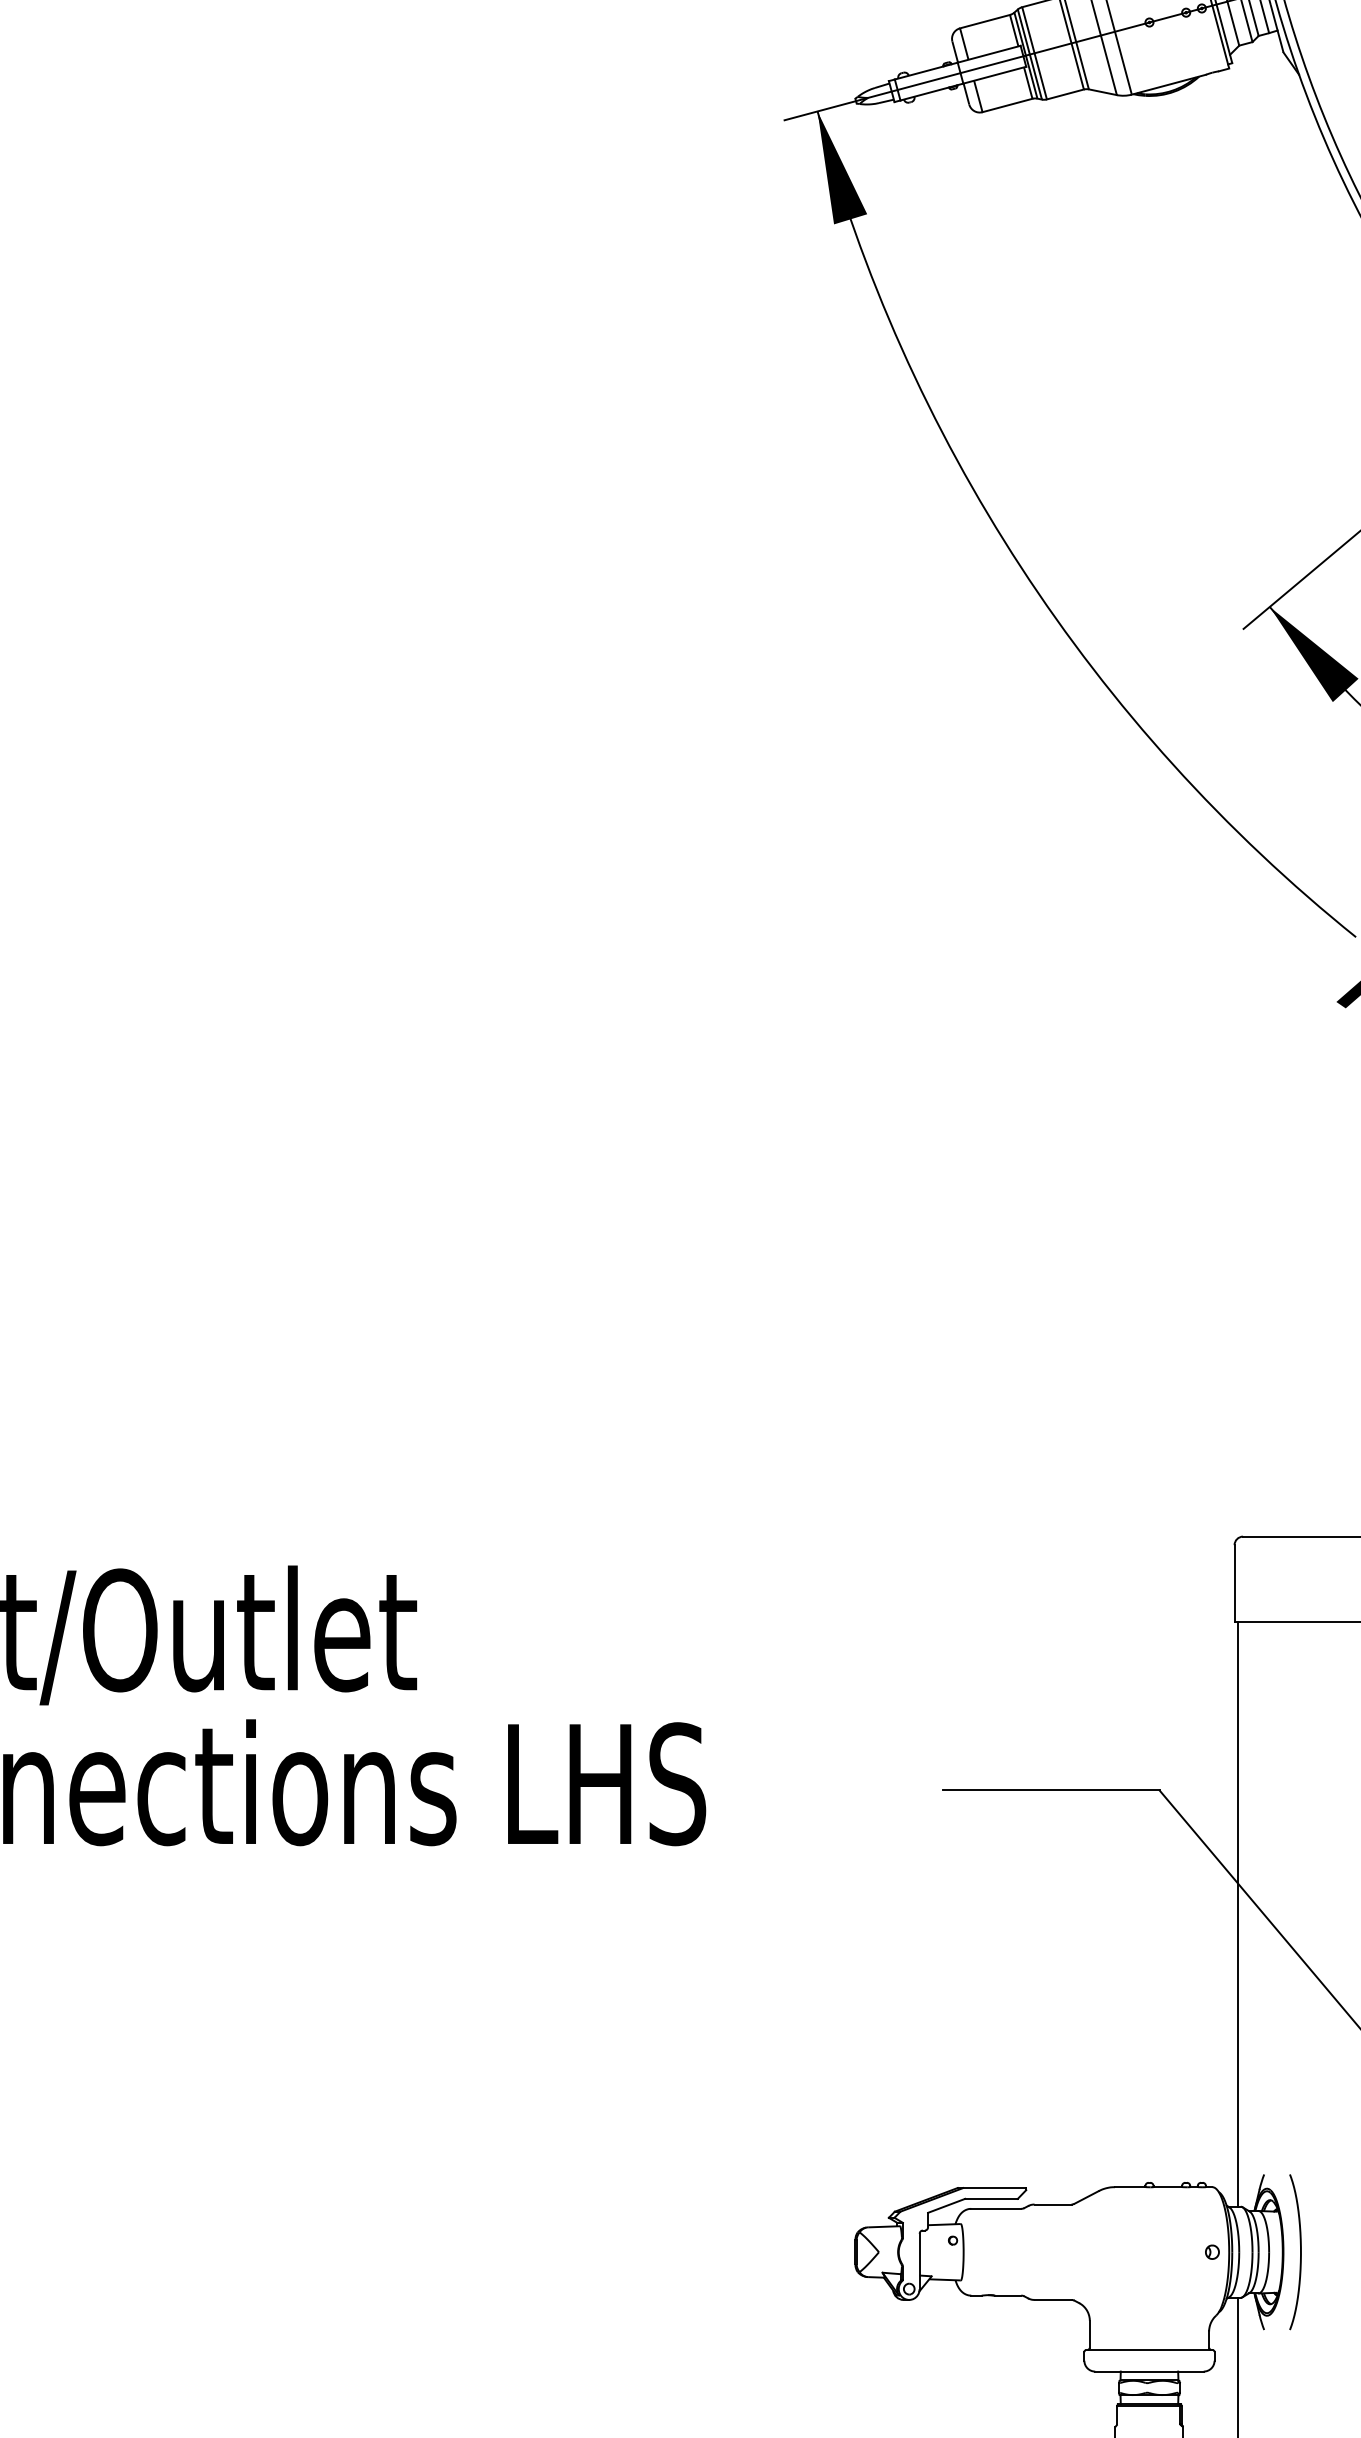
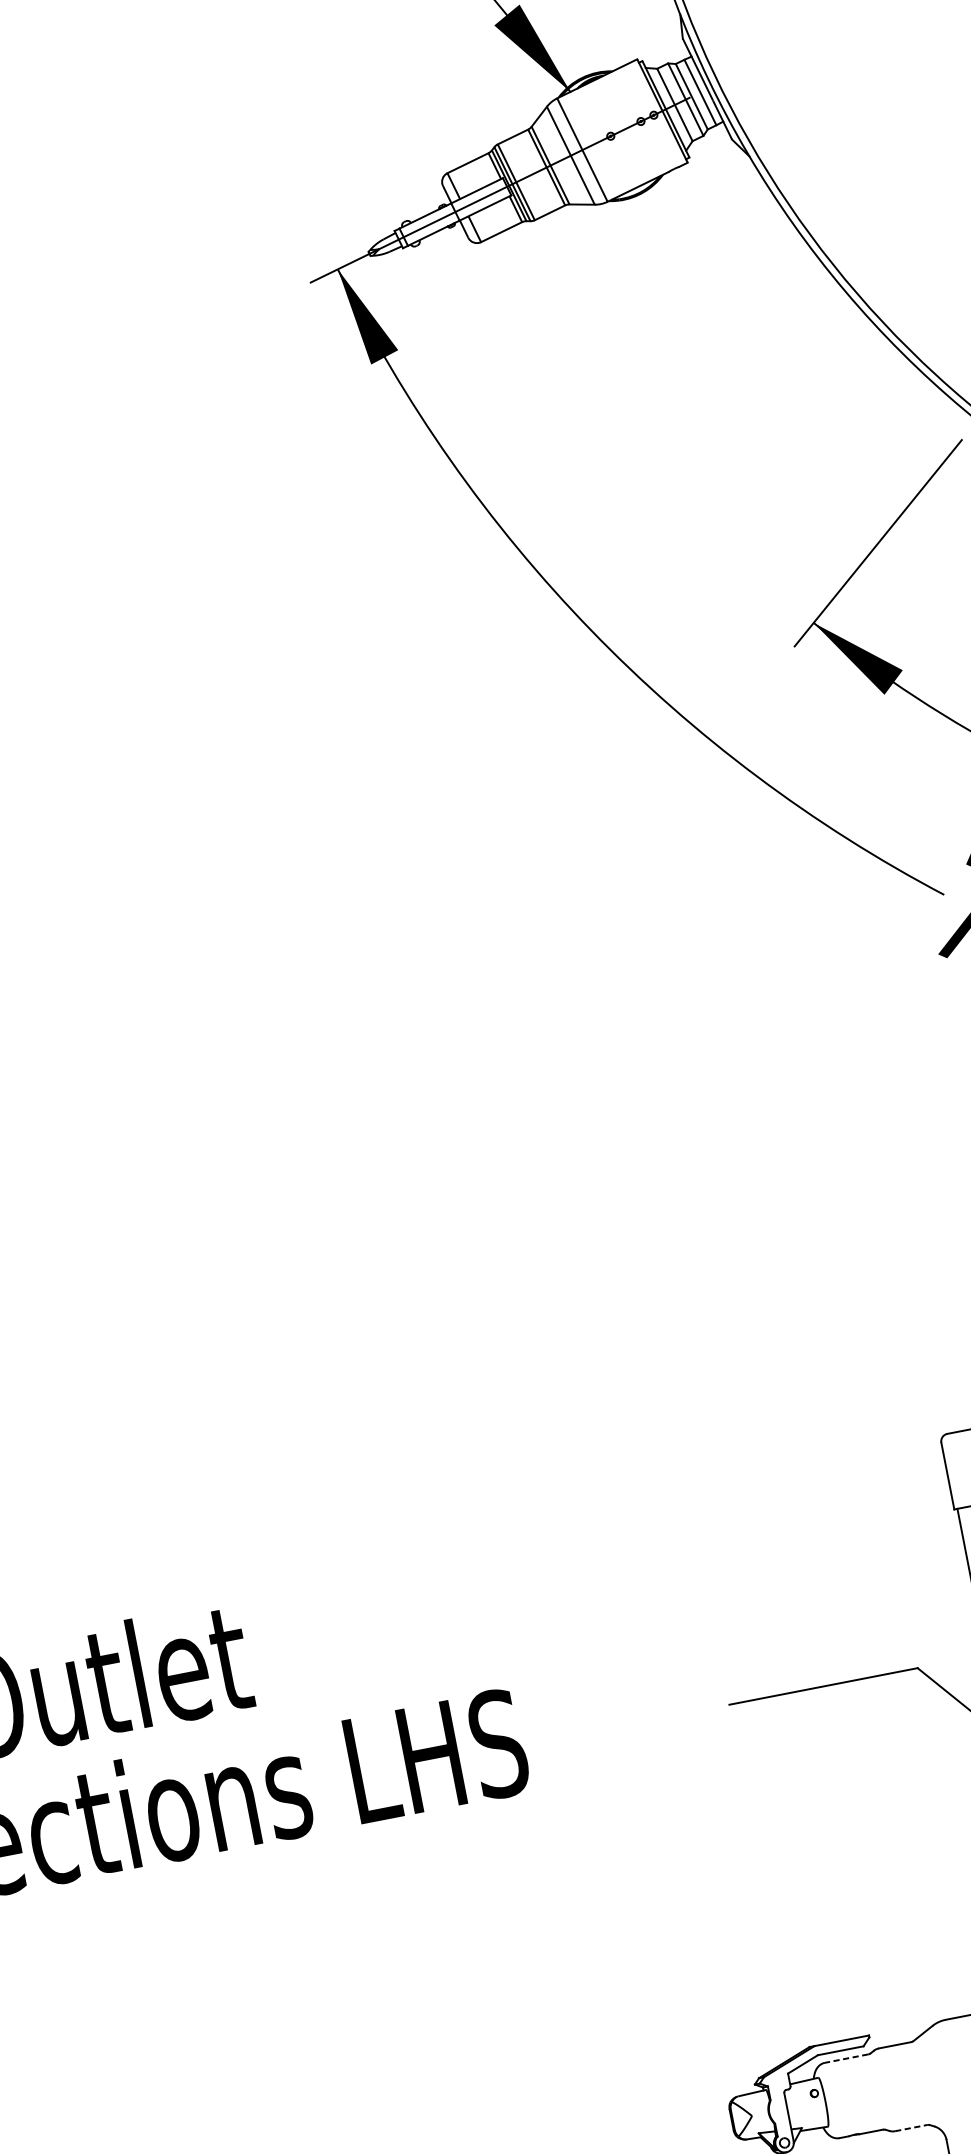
line: (996, 2208) -> (846, 2058), solid -> dashed
line: (1053, 2299) -> (911, 2127), solid -> dashed

